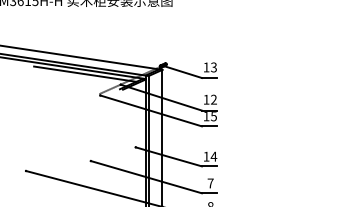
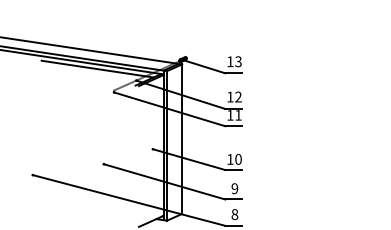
text: (213, 116) -> (238, 115), 15 -> 11
text: (213, 156) -> (238, 159), 14 -> 10
text: (210, 183) -> (234, 188), 7 -> 9

